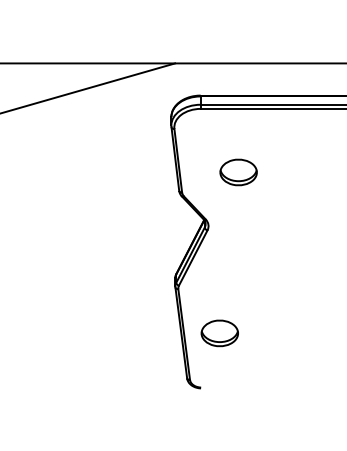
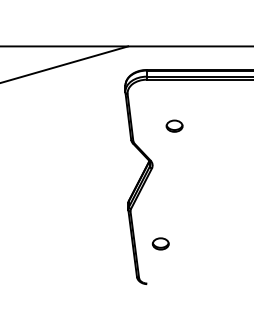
part: (238, 172) -> (174, 126), size x0.6
part: (219, 333) -> (160, 244), size x0.6

